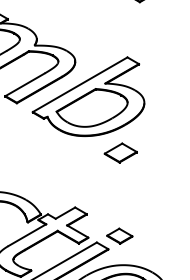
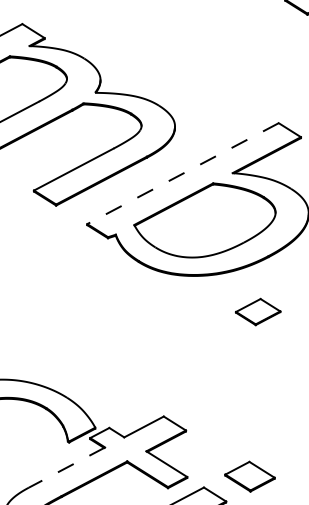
line: (80, 84) -> (183, 173), solid -> dashed
part: (120, 152) -> (257, 310), size x0.7
line: (27, 235) -> (67, 468), solid -> dashed

